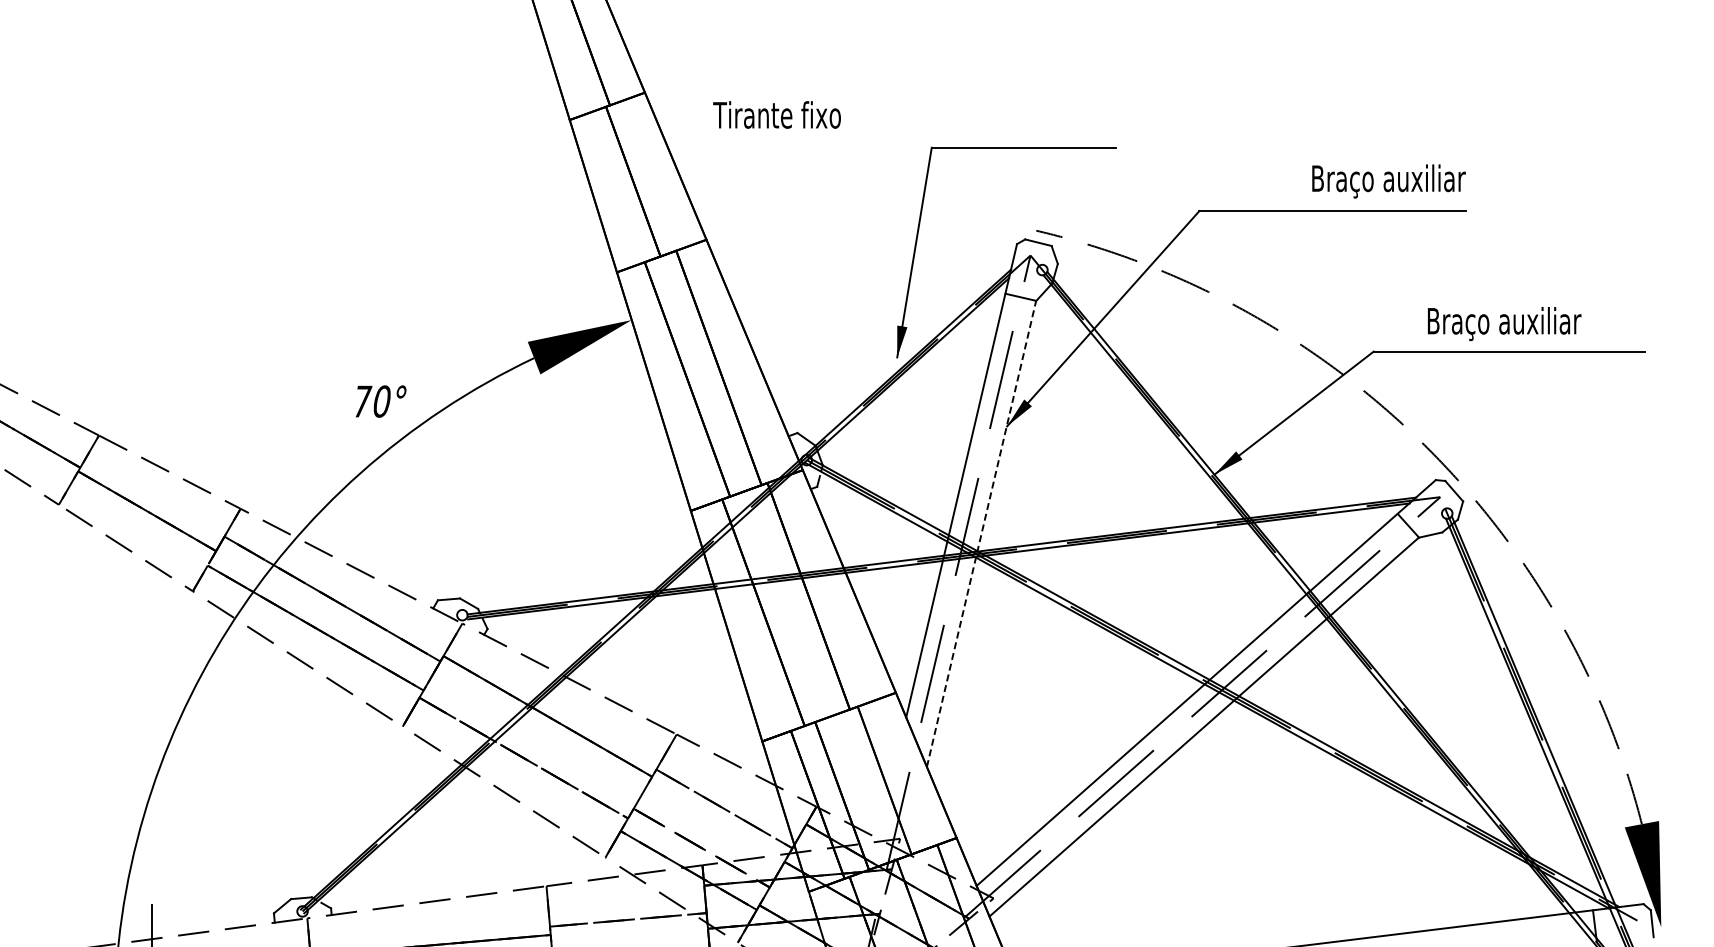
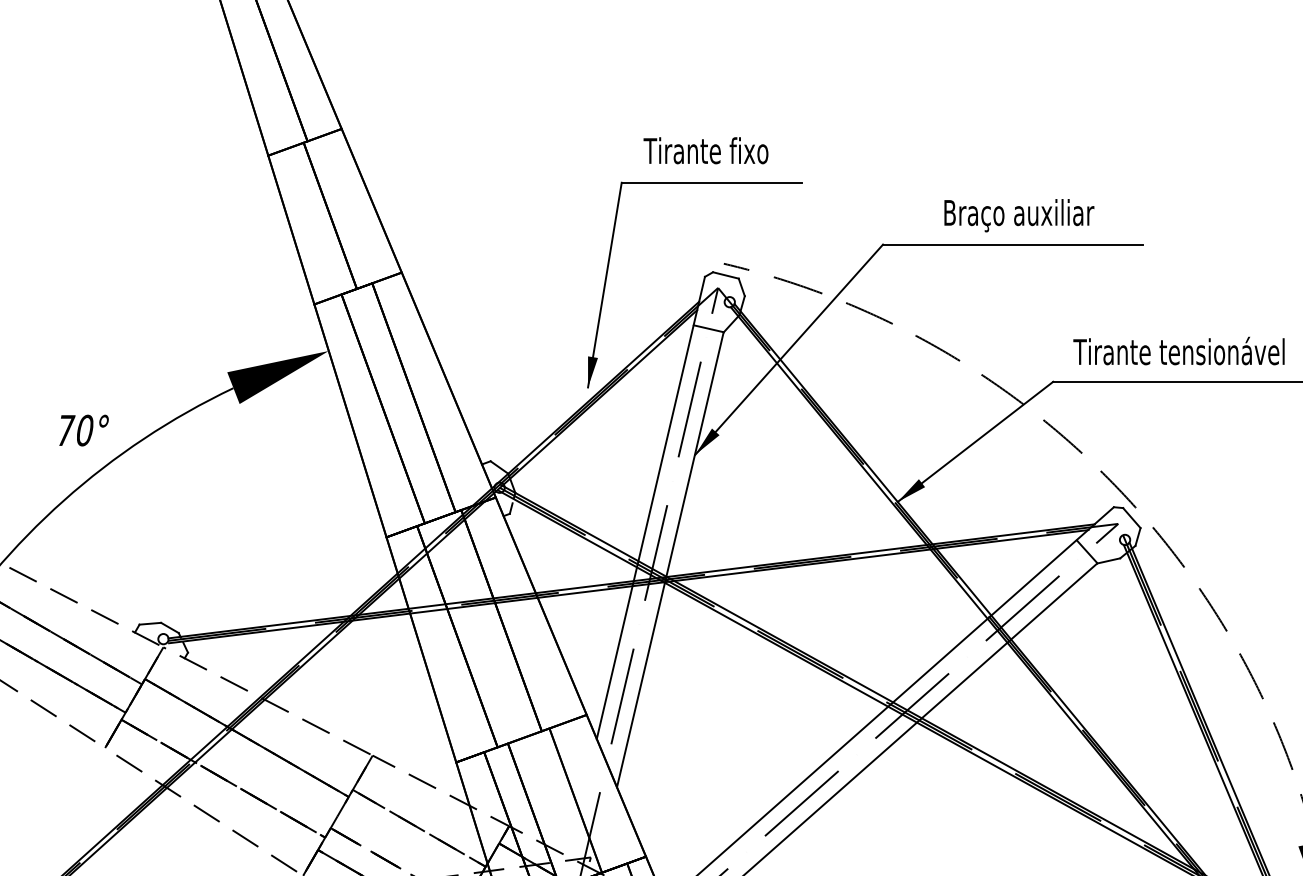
text: (776, 114) -> (705, 150), moved
text: (1388, 181) -> (1018, 215), moved
text: (1502, 323) -> (1179, 354), Braço auxiliar -> Tirante tensionável
line: (981, 533) -> (670, 559), dashed -> solid

